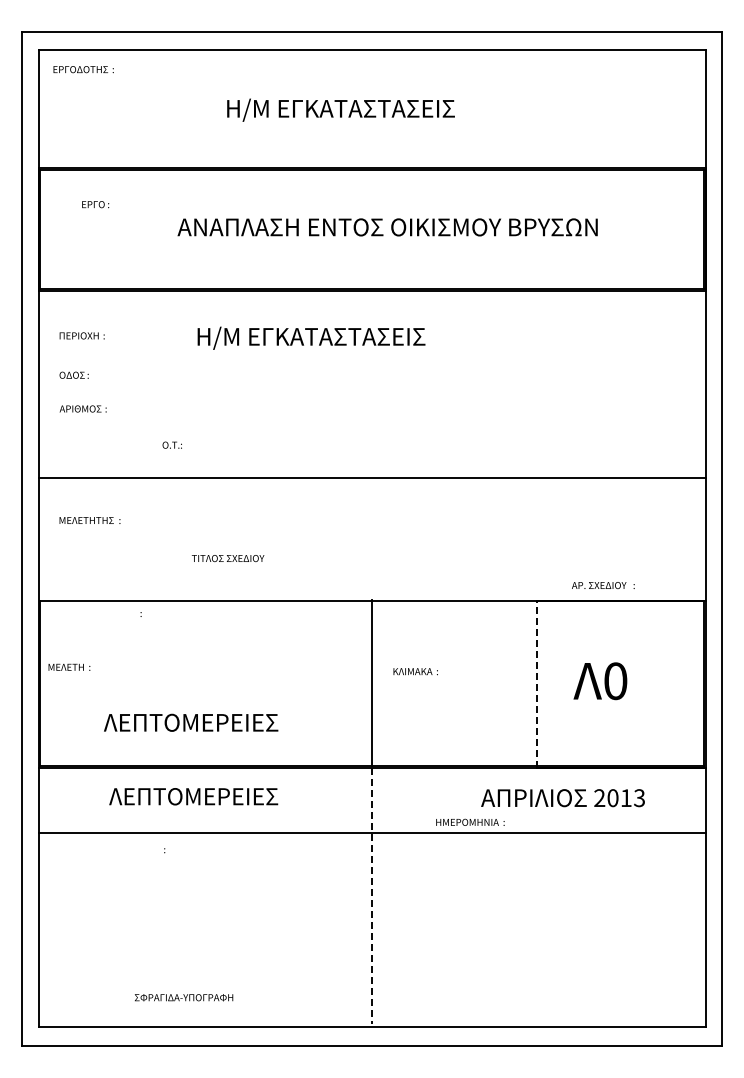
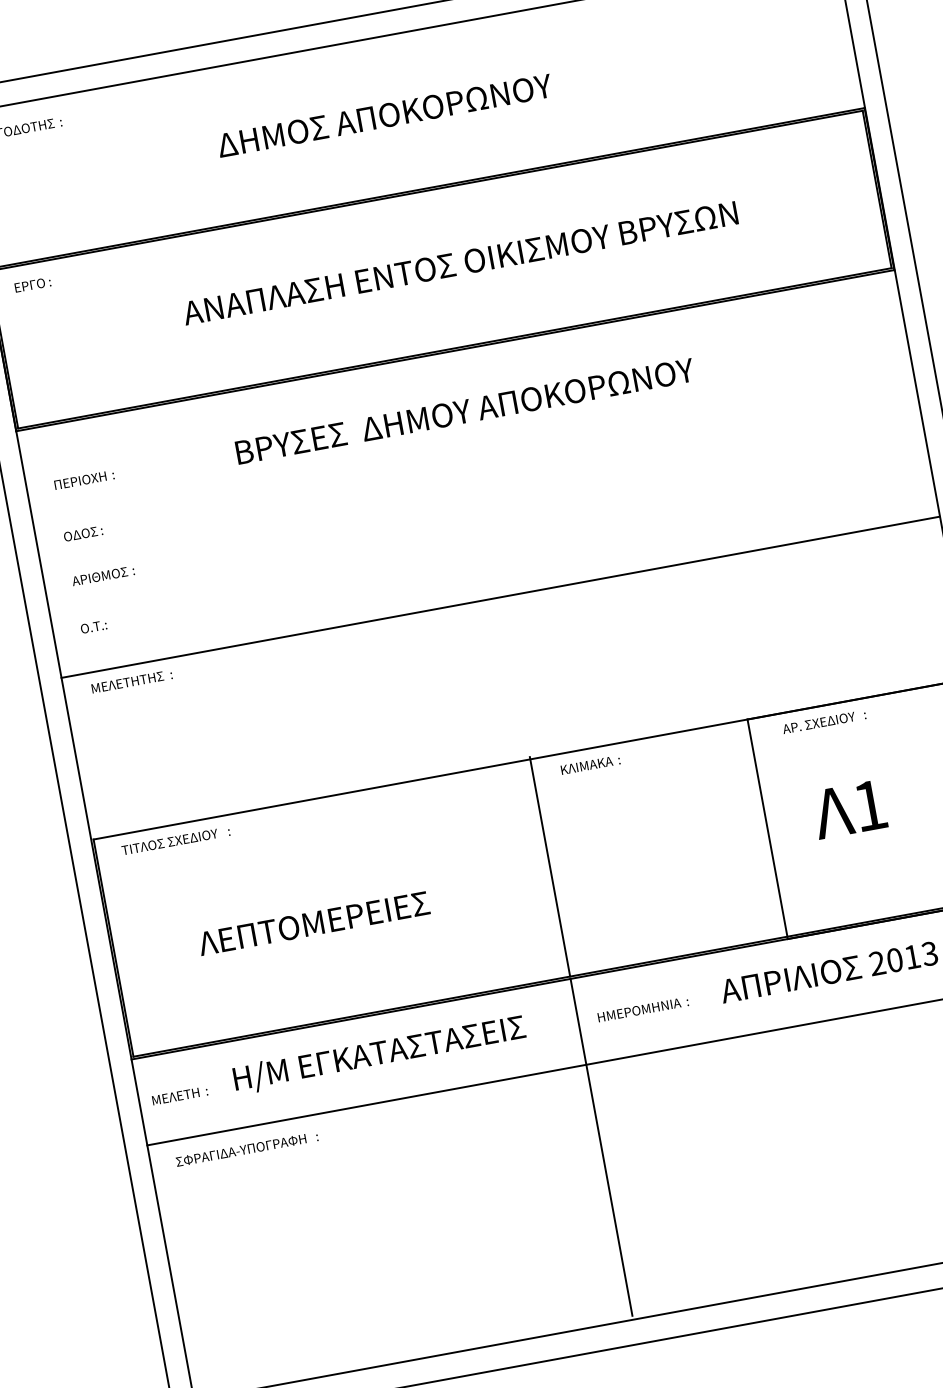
text: (351, 109) -> (384, 116), H/M EΓΚΑΤΑΣΤΑΣΕΙΣ -> ΔΗΜΟΣ ΑΠΟΚΟΡΩΝΟΥ
text: (95, 204) -> (32, 284), moved
text: (371, 337) -> (465, 412), H/M EΓΚΑΤΑΣΤΑΣΕΙΣ -> ΒΡΥΣΕΣ  ΔΗΜΟΥ ΑΠΟΚΟΡΩΝΟΥ
text: (171, 444) -> (92, 626), moved
text: (89, 520) -> (131, 681), moved
text: (227, 558) -> (169, 842), moved
text: (603, 585) -> (824, 721), moved
text: (69, 666) -> (179, 1094), moved
text: (415, 671) -> (590, 764), moved
text: (615, 681) -> (870, 806), 0 -> 1
line: (537, 684) -> (768, 828), dashed -> solid
text: (191, 722) -> (314, 923), moved
text: (220, 797) -> (378, 1054), ΛΕΠΤΟΜΕΡΕΙΕΣ -> H/M EΓΚΑΤΑΣΤΑΣΕΙΣ
text: (470, 821) -> (643, 1008), moved
line: (372, 896) -> (602, 1147), dashed -> solid
text: (184, 997) -> (241, 1150), moved

